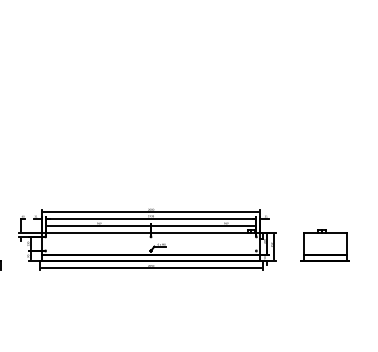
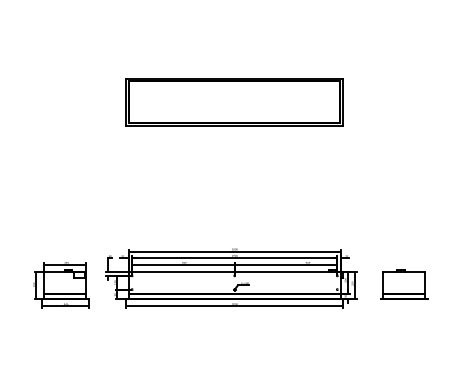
part: (150, 58) -> (234, 102), added

